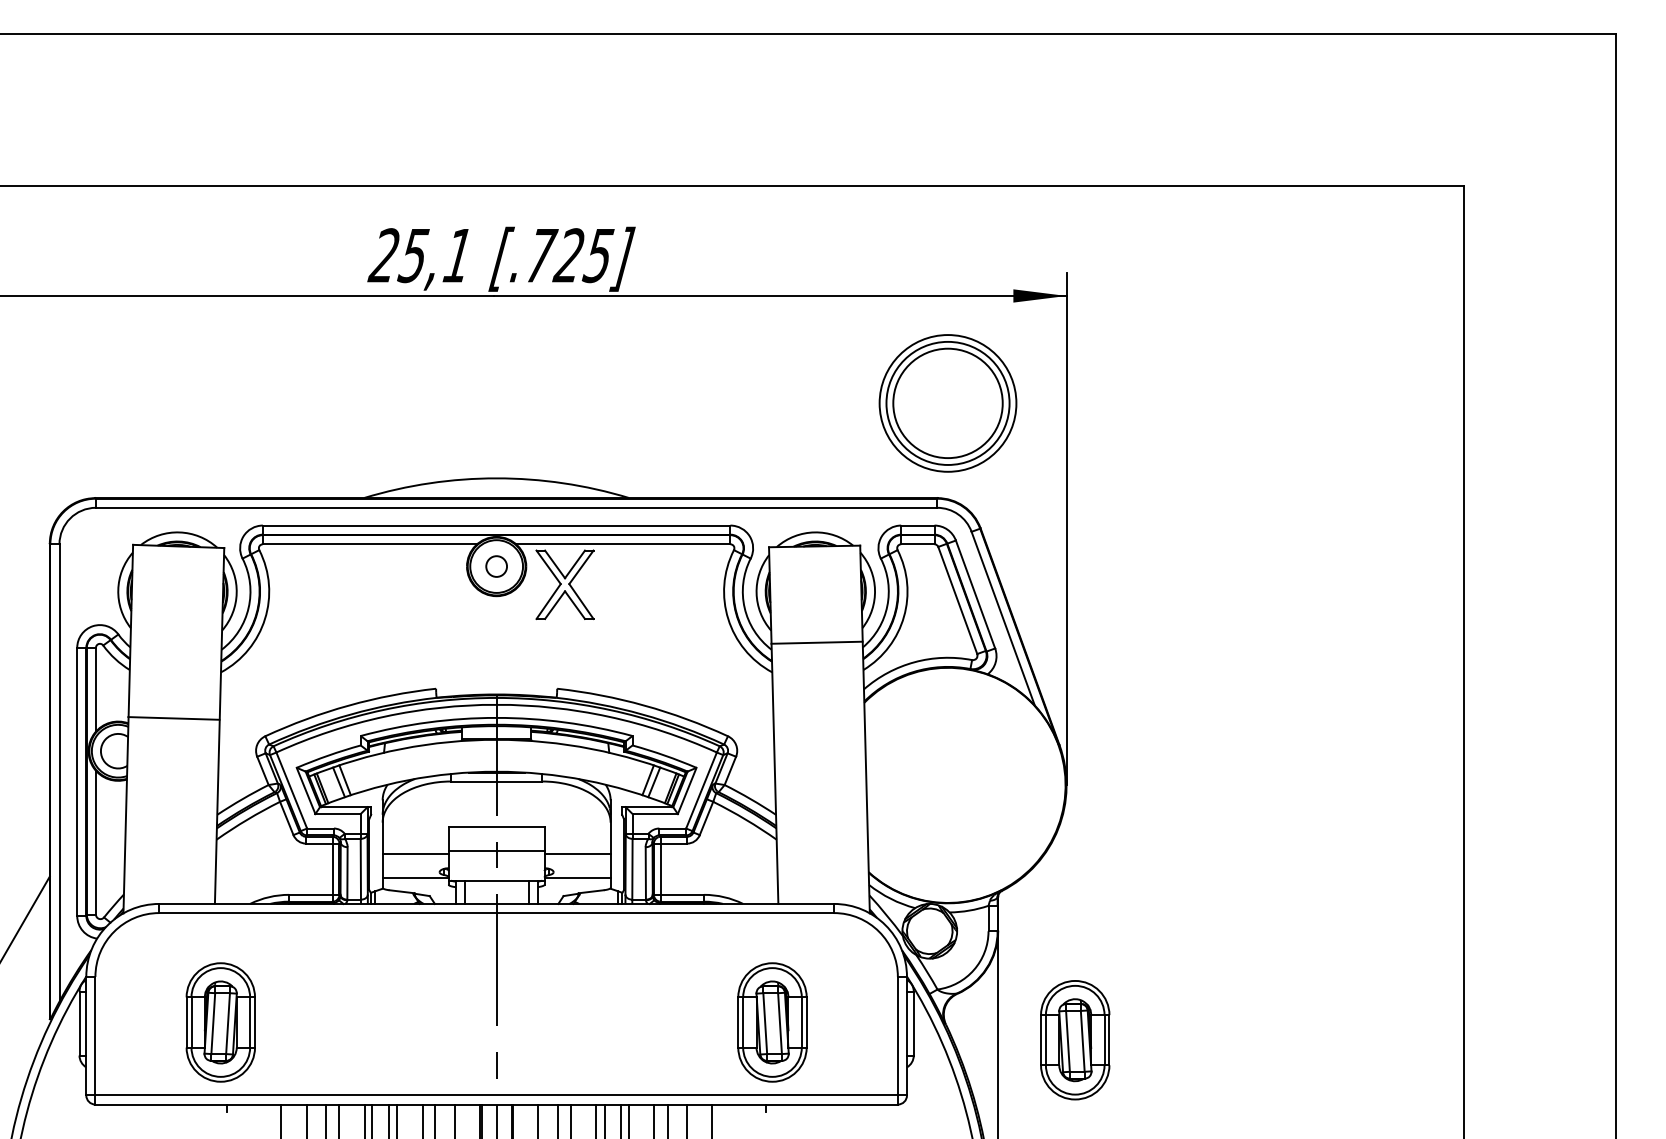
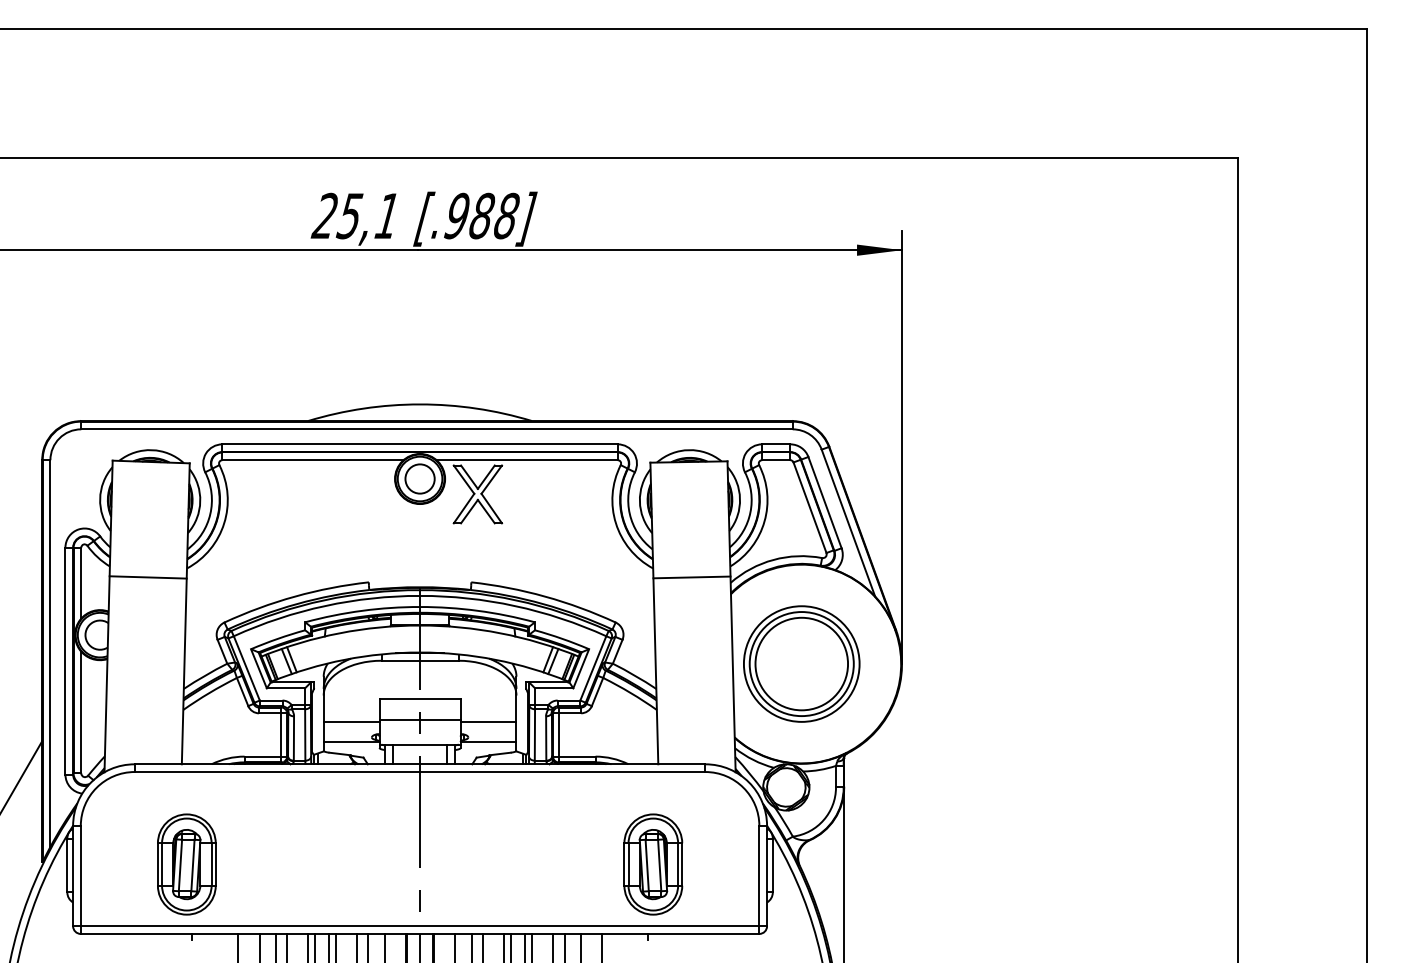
text: (569, 254) -> (481, 215), [.725] -> [.988]
part: (947, 402) -> (801, 663), moved
circle: (495, 565) -> (419, 478), size x1.67
line: (816, 642) -> (691, 577), moved
line: (173, 718) -> (147, 577), moved
part: (1075, 1040) -> (909, 879), removed

